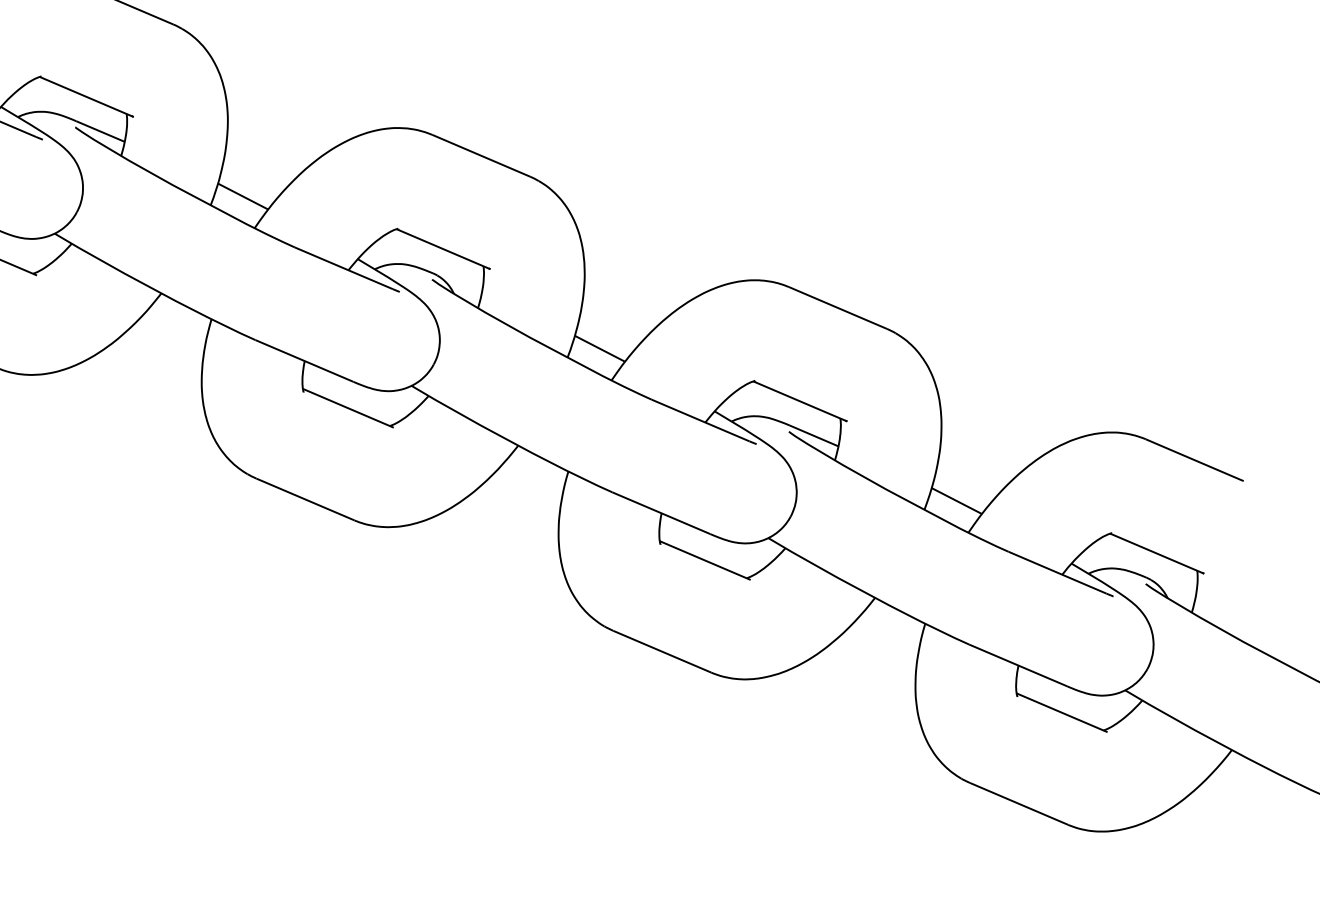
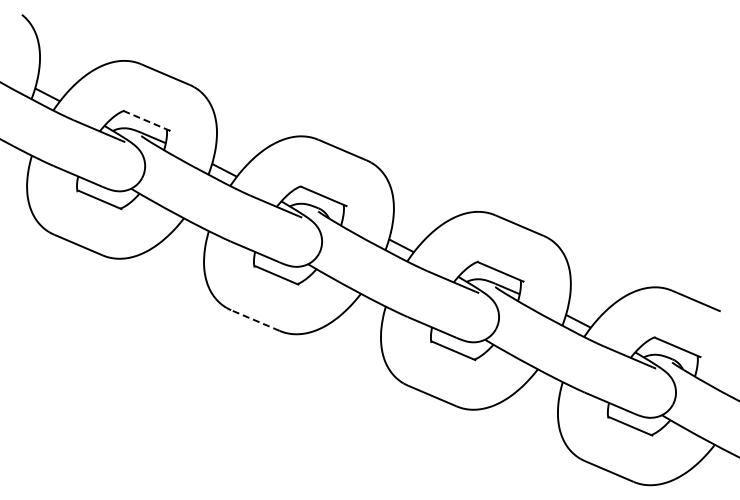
line: (85, 96) -> (146, 120), solid -> dashed
line: (303, 499) -> (254, 320), solid -> dashed

